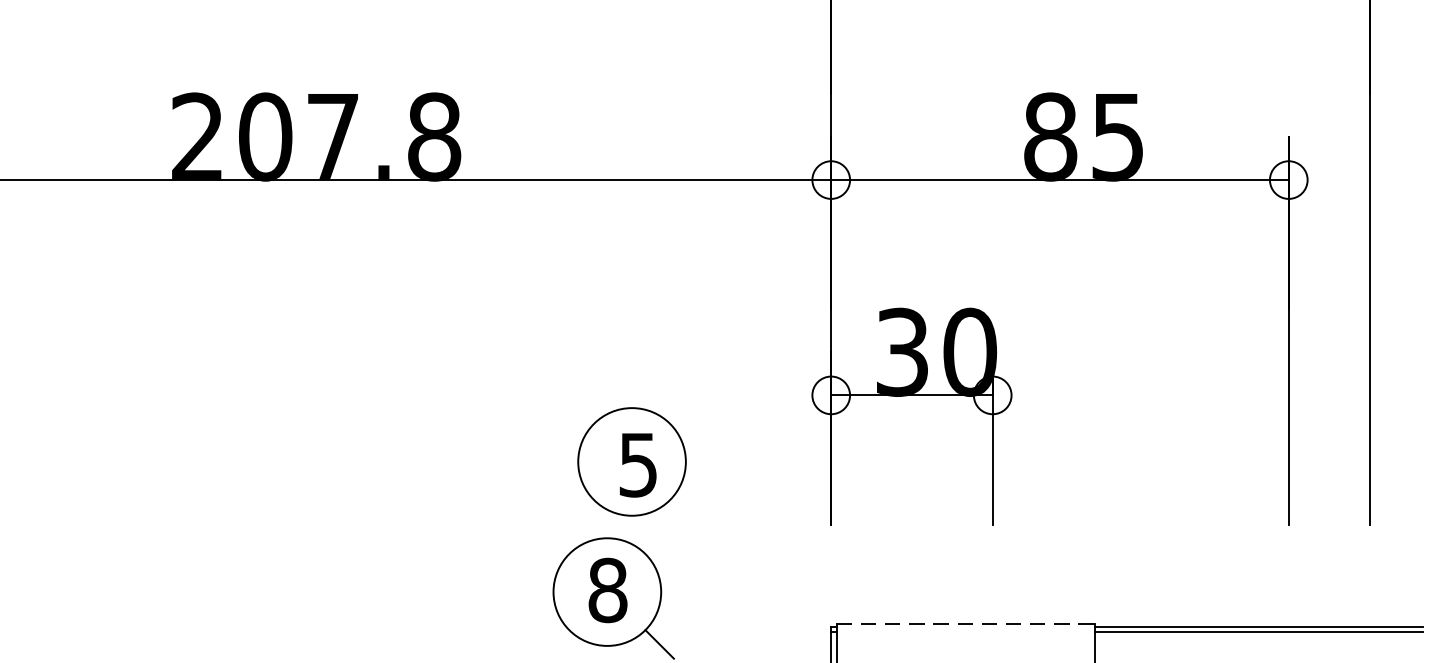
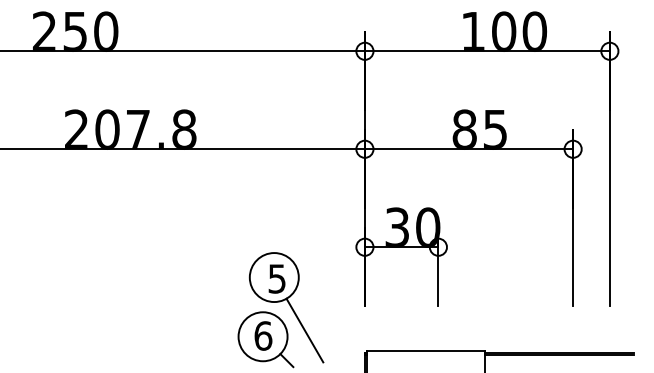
line: (698, 578) -> (304, 330), added
text: (608, 589) -> (263, 335), 8 -> 6
line: (966, 624) -> (426, 351), dashed -> solid

